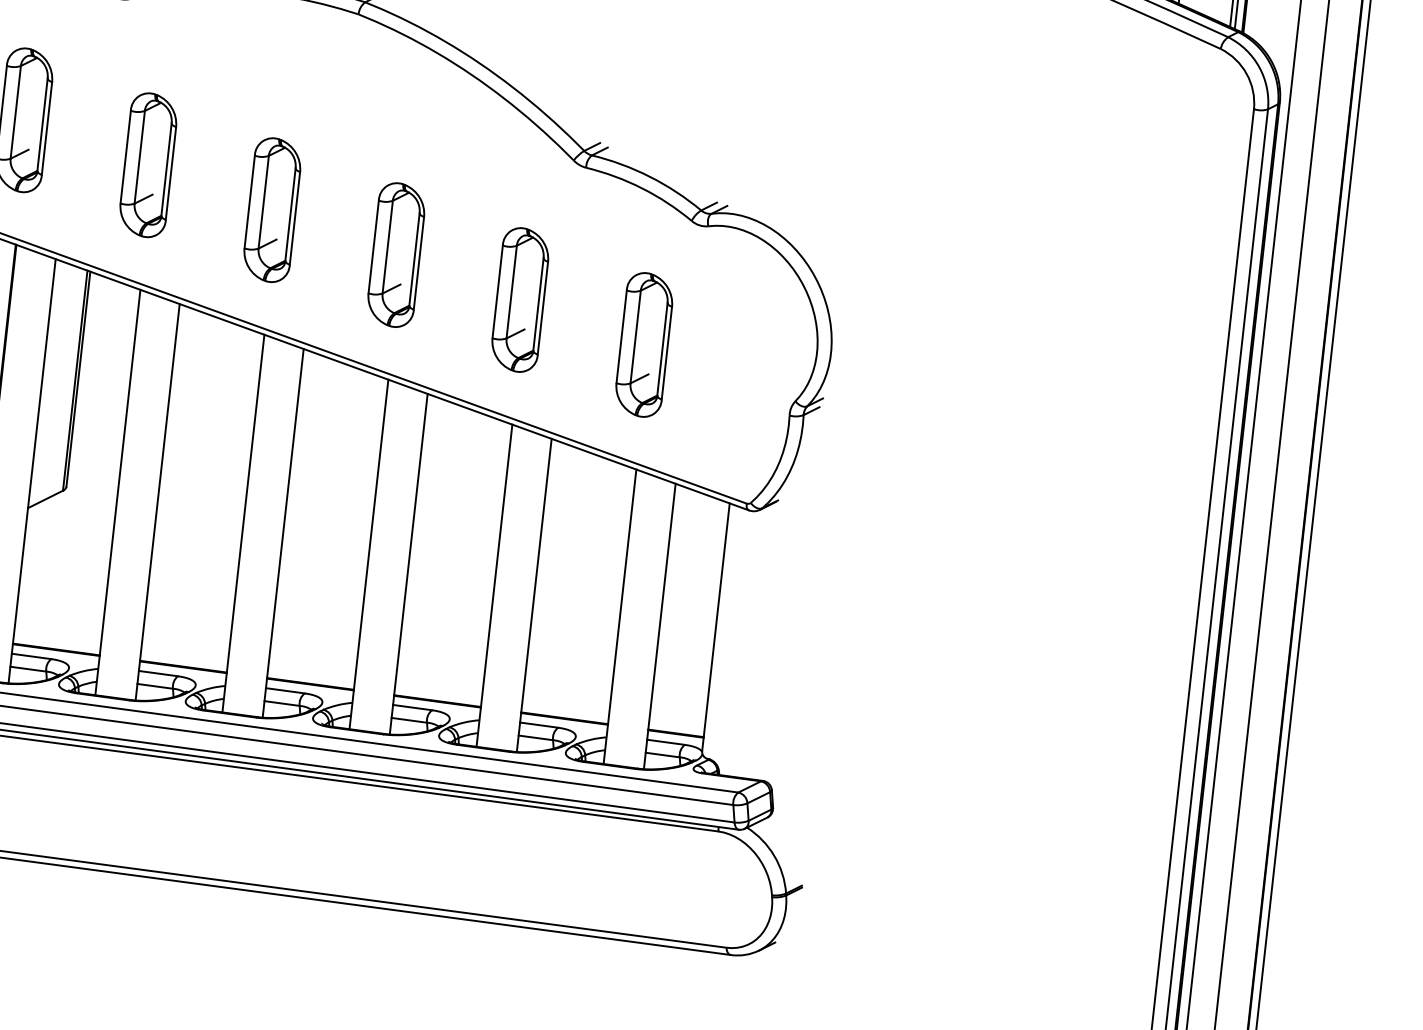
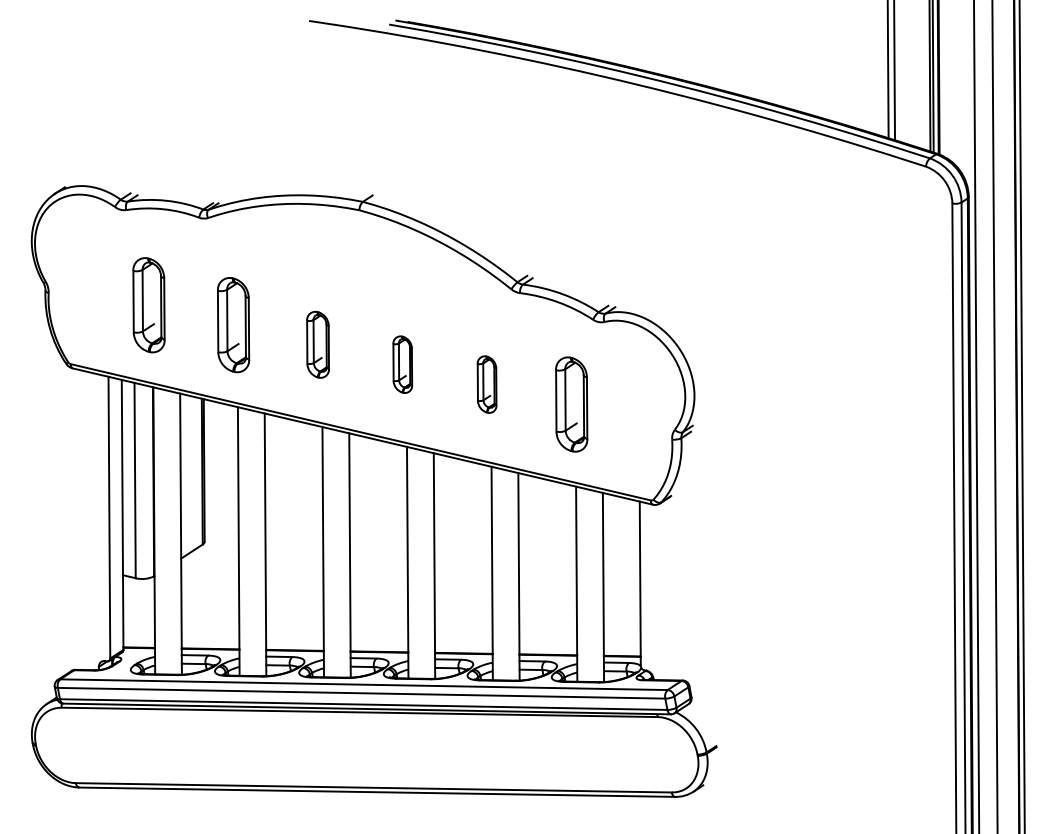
part: (271, 209) -> (317, 344), size x0.7
part: (396, 254) -> (402, 364), size x0.6
part: (519, 299) -> (486, 384), size x0.6

